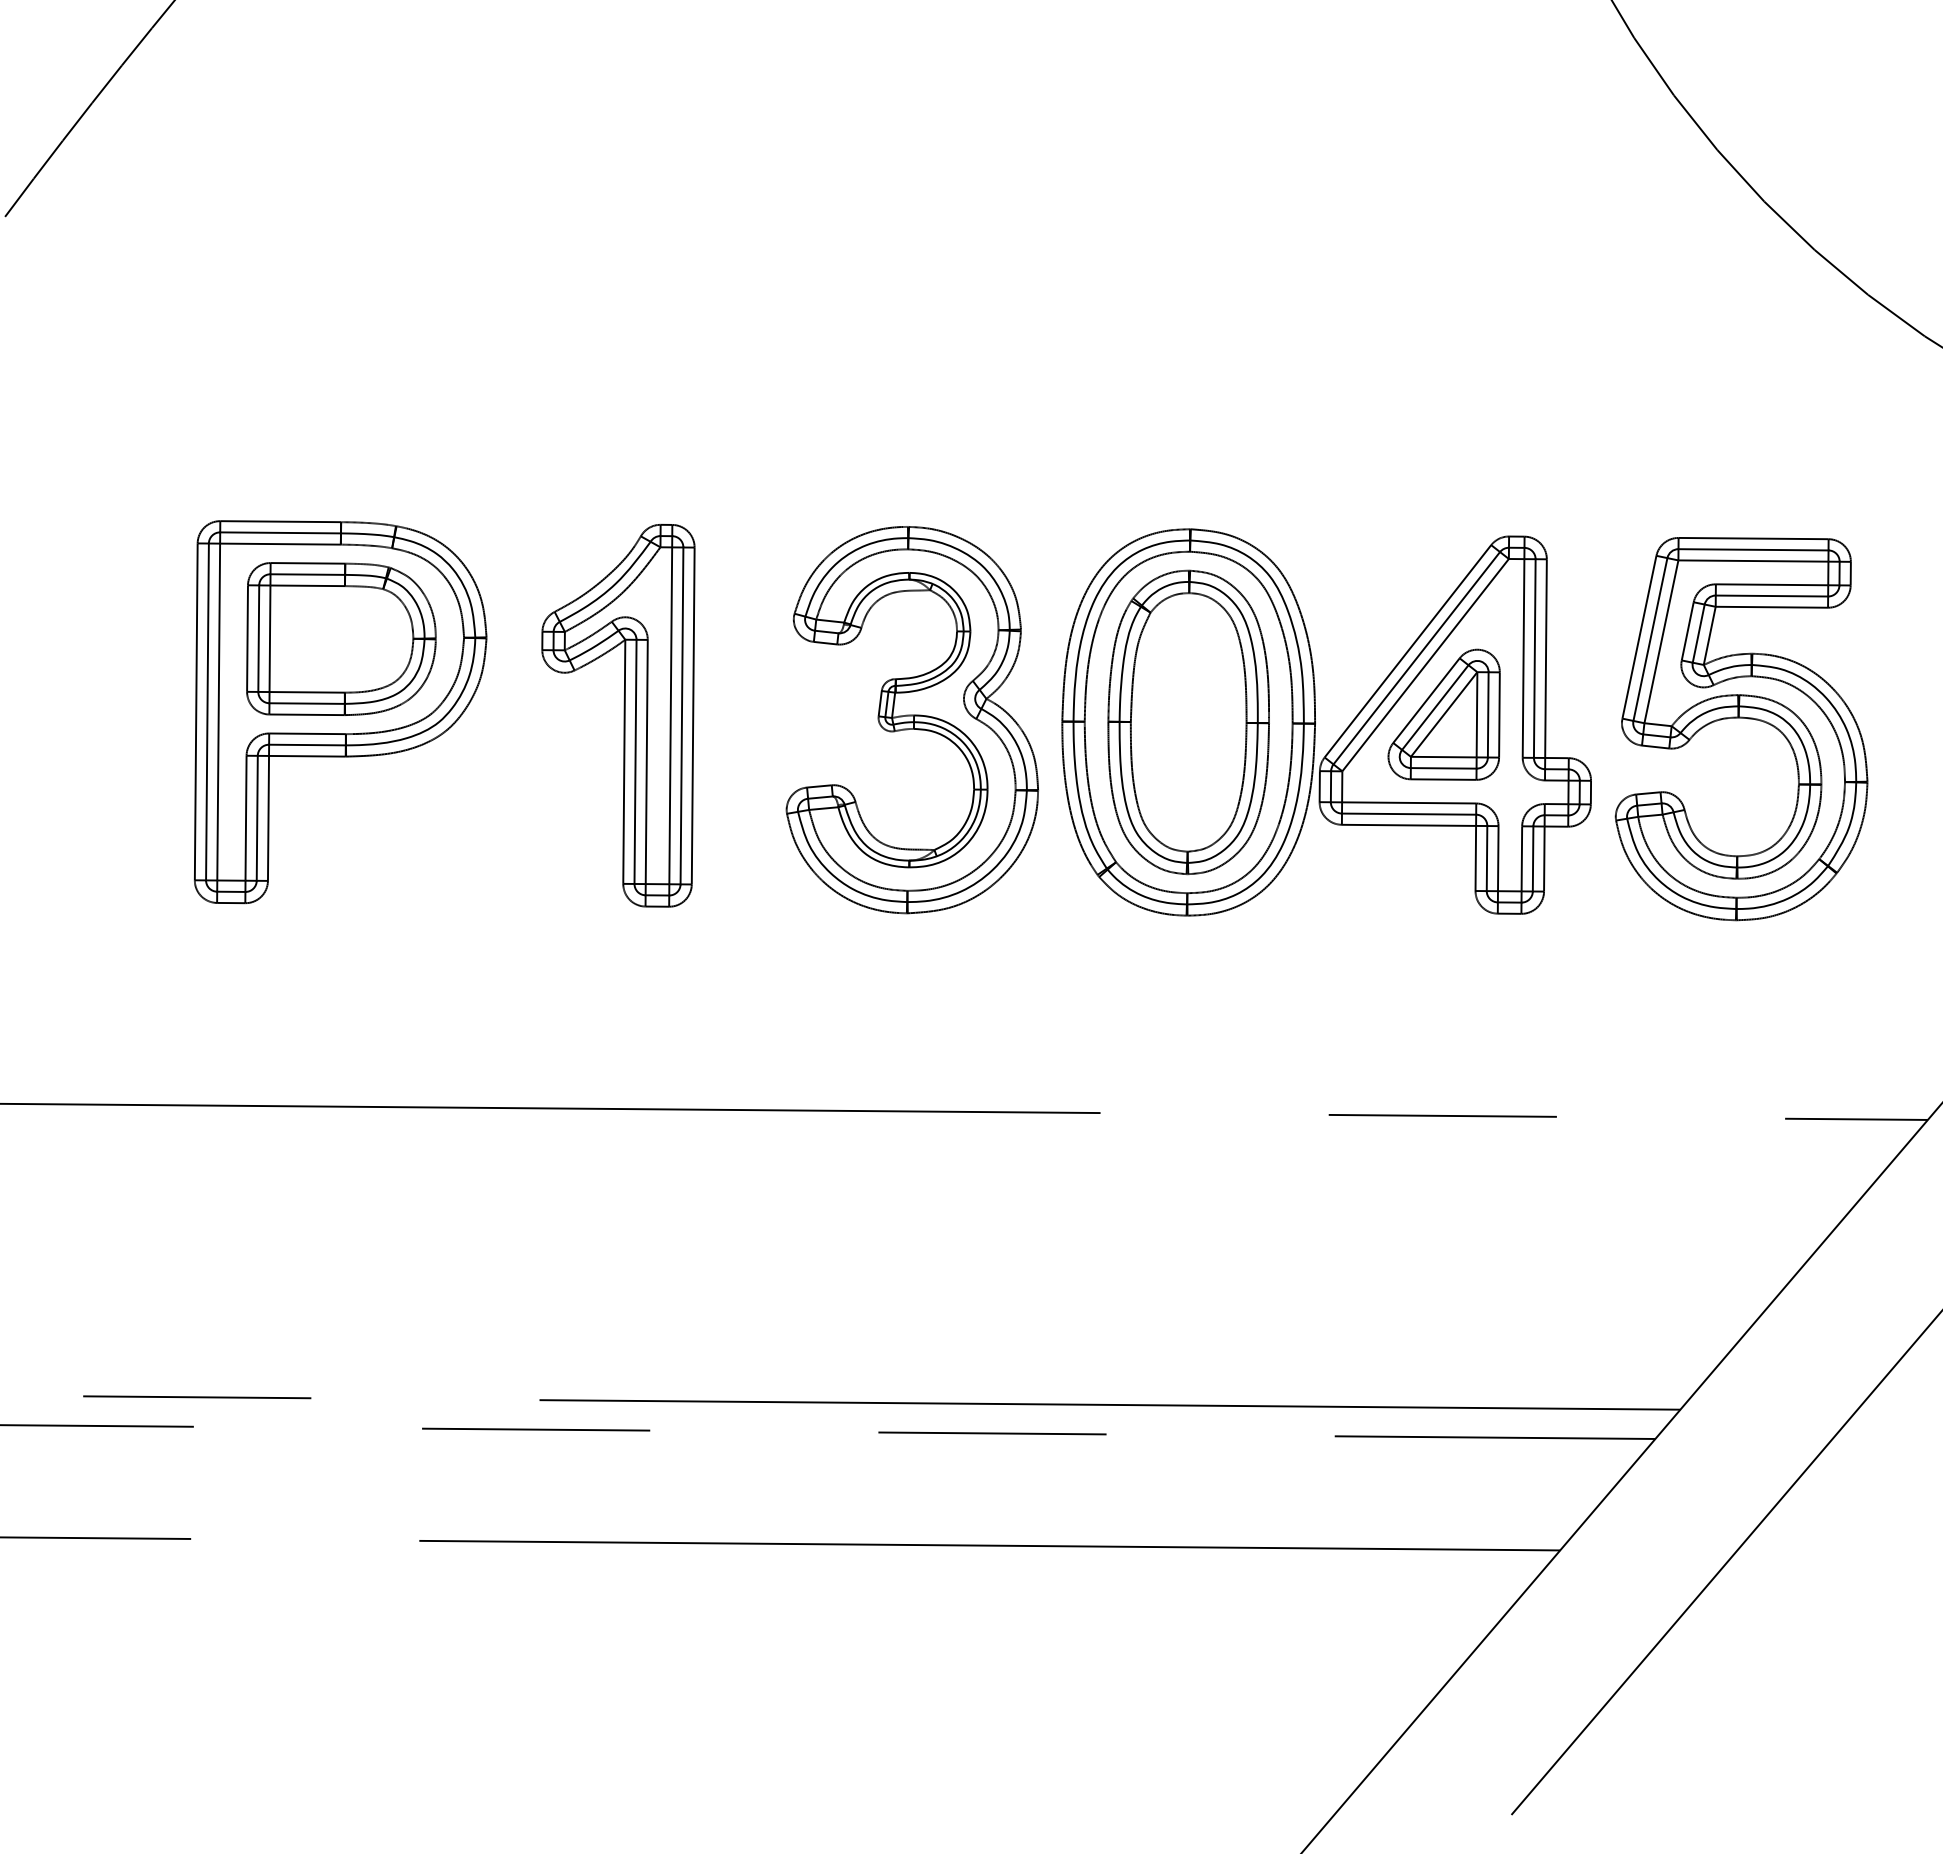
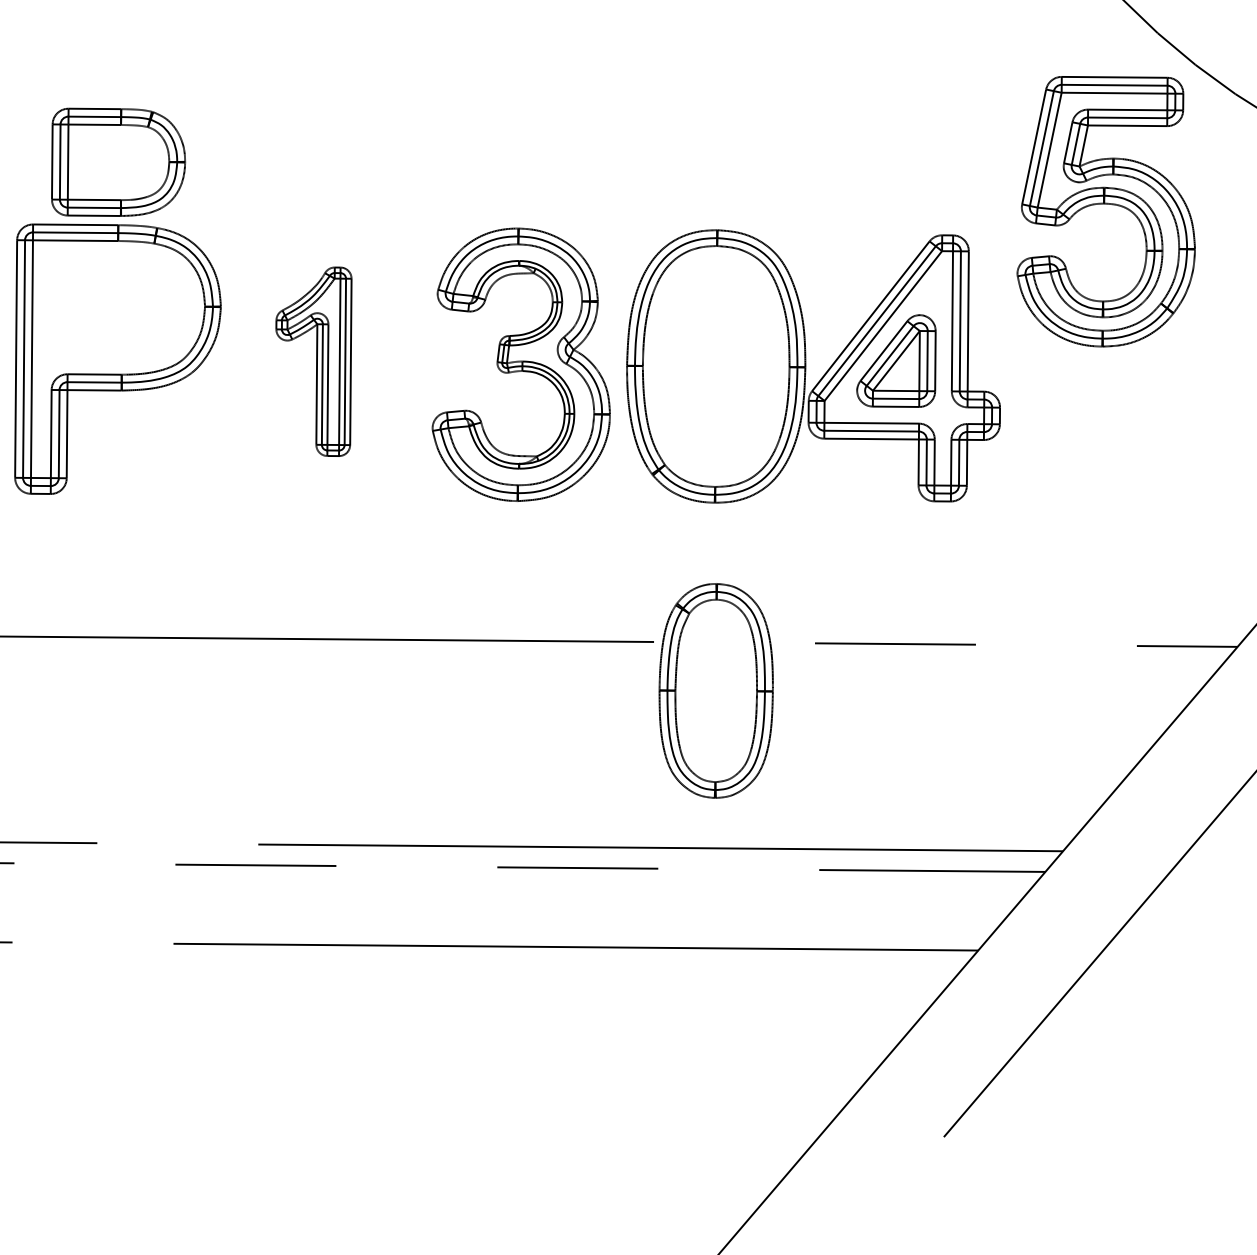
part: (341, 638) -> (118, 161), moved
part: (618, 715) -> (313, 361), size x0.7
part: (1741, 718) -> (1106, 204), moved
part: (1188, 722) -> (716, 691), moved

